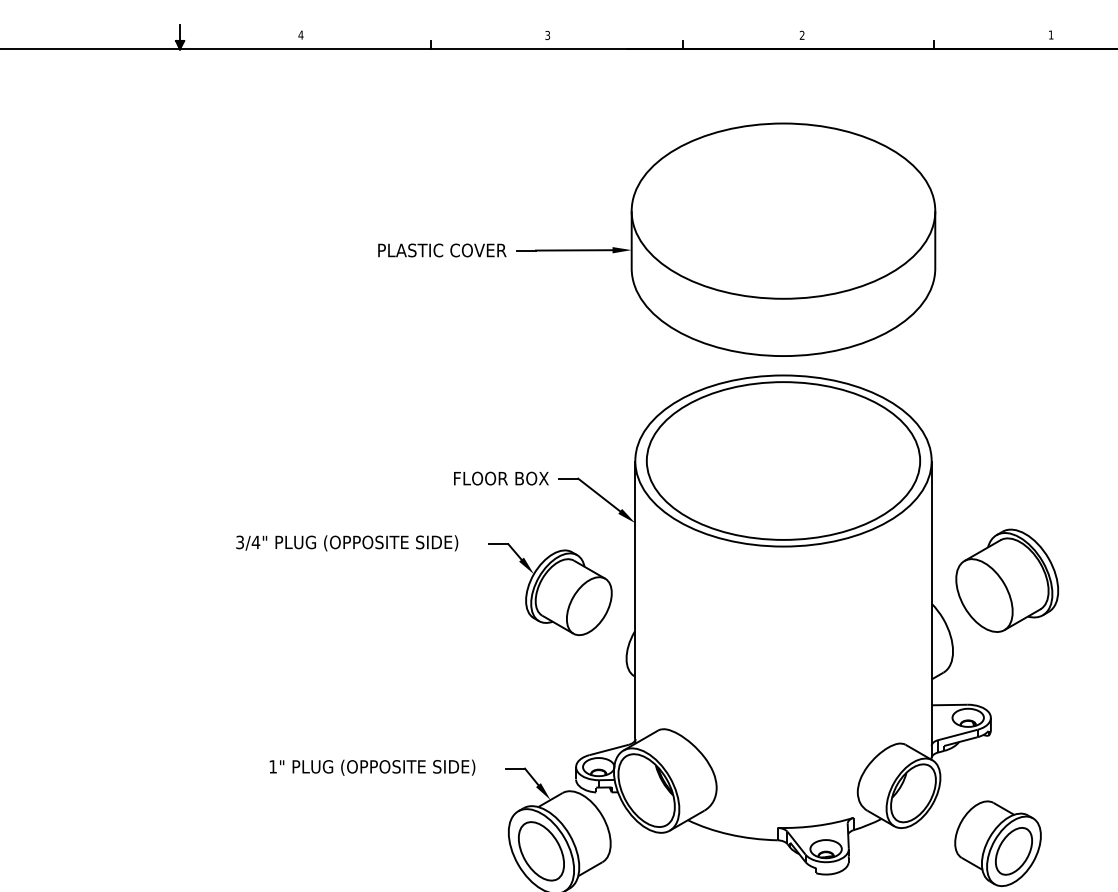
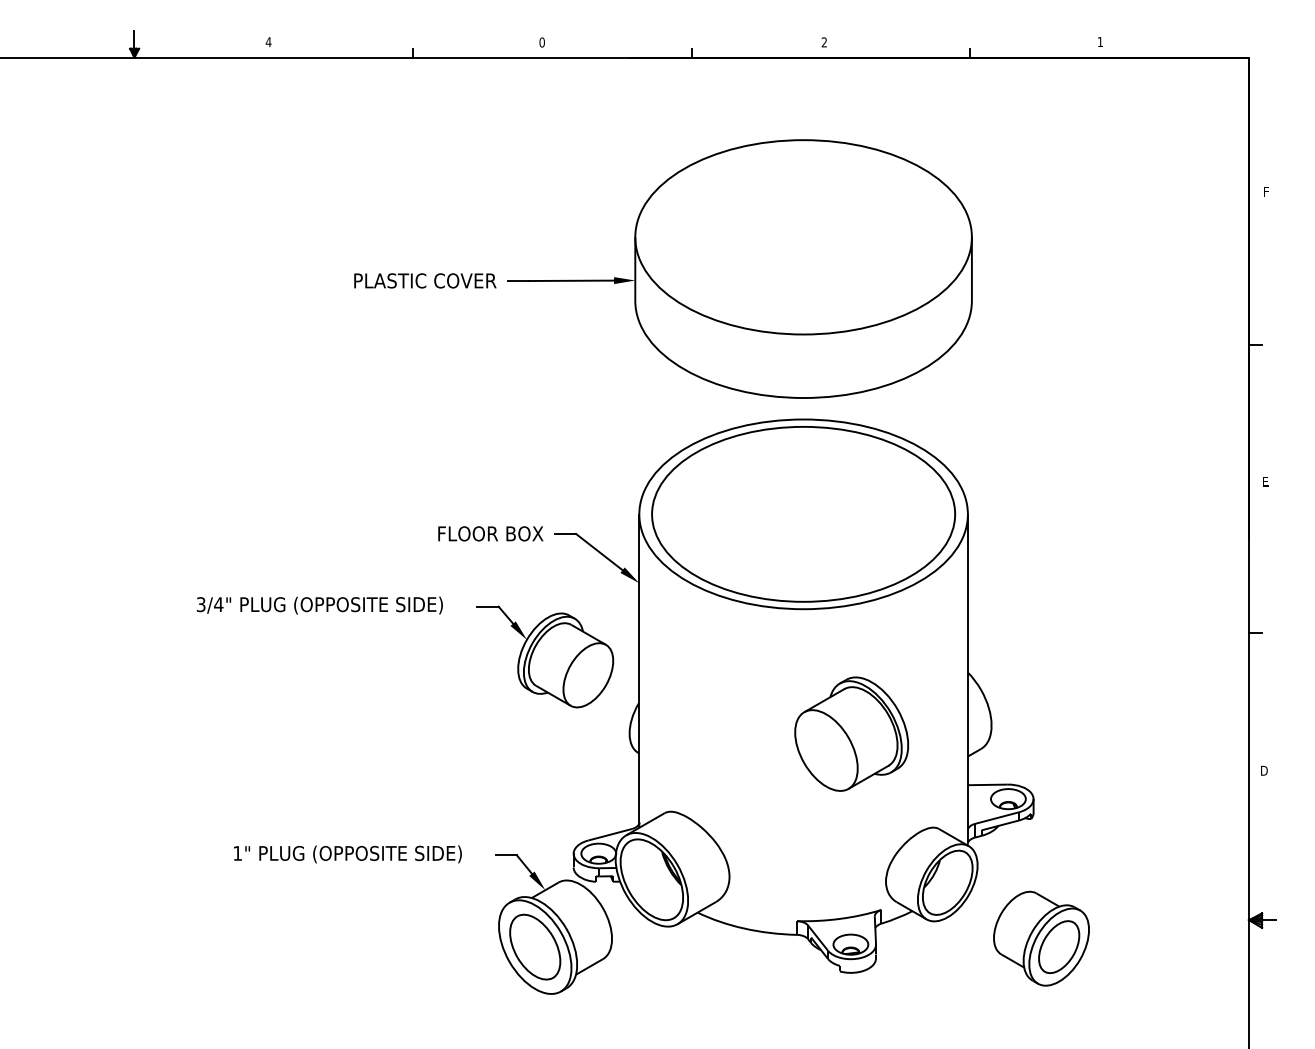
text: (547, 35) -> (541, 42), 3 -> 0
part: (1007, 580) -> (851, 733), moved

